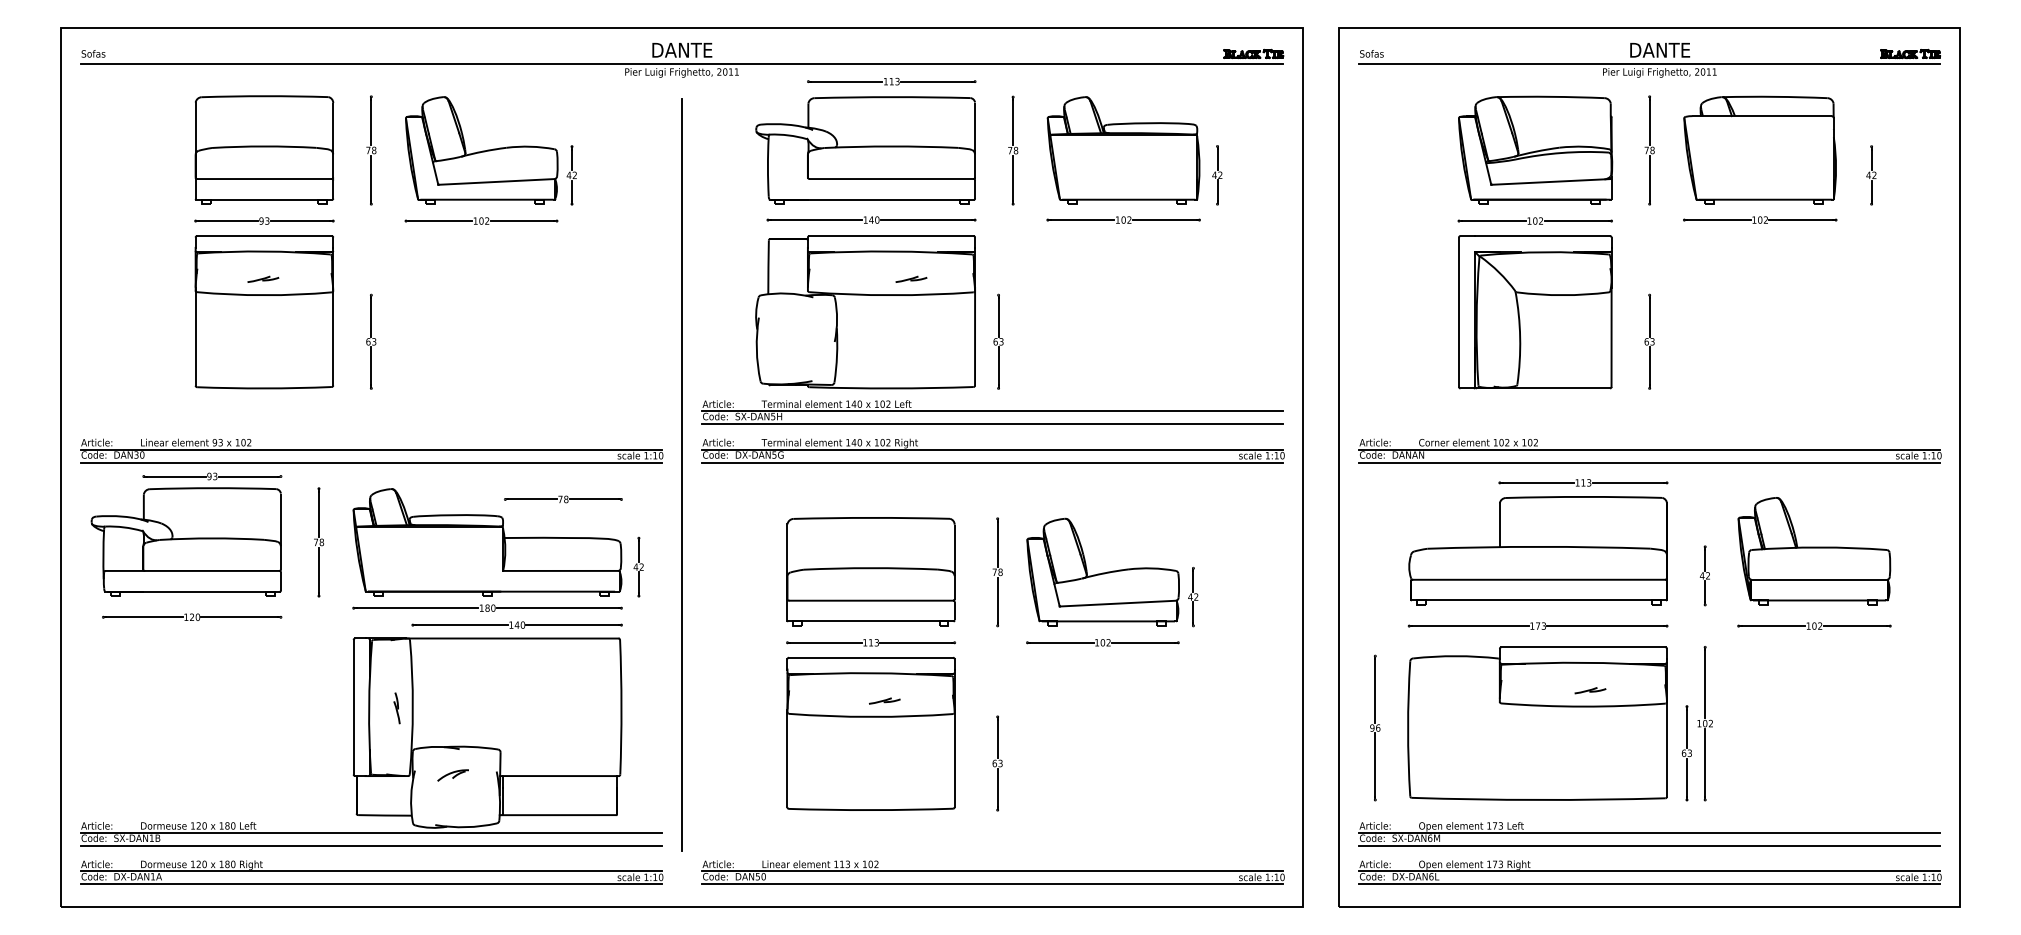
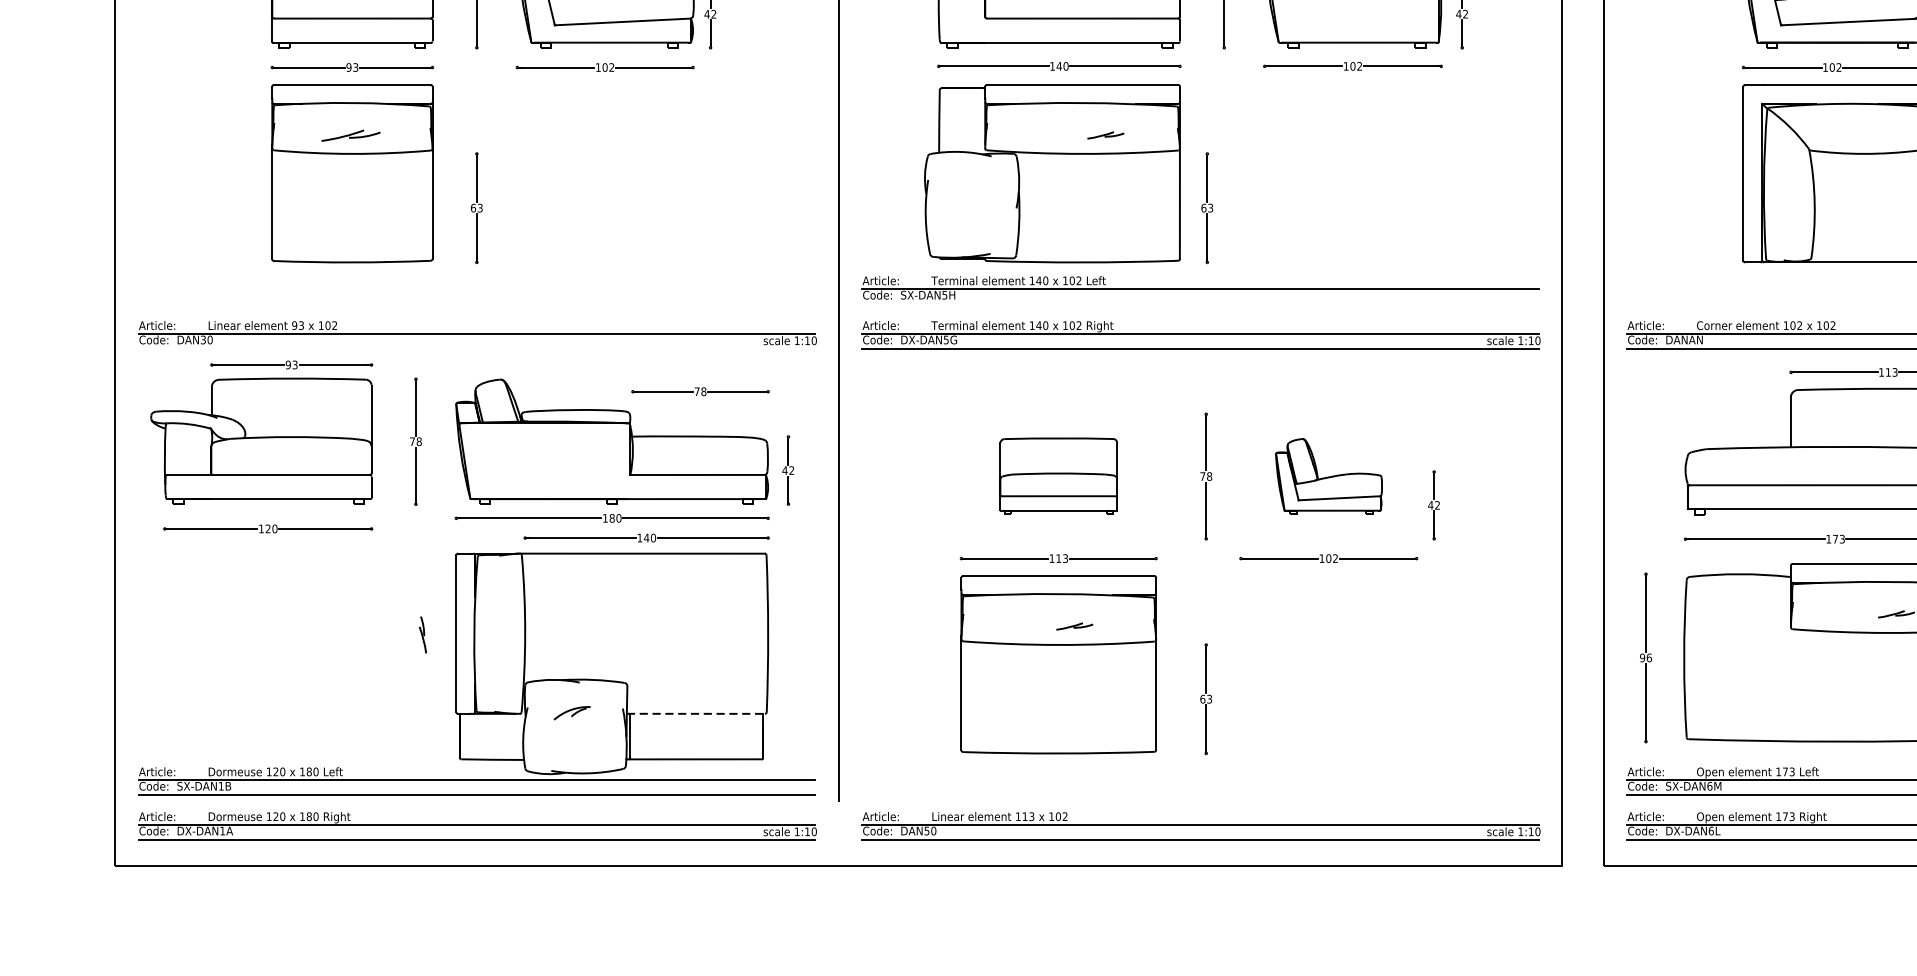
part: (263, 278) -> (351, 134), size x1.6
line: (992, 424) -> (1200, 304), removed
line: (371, 462) -> (477, 348), removed
part: (870, 571) -> (1058, 475), size x0.6
part: (1102, 571) -> (1328, 475), size x0.6
part: (396, 708) -> (422, 635), moved
line: (559, 776) -> (695, 714), solid -> dashed

